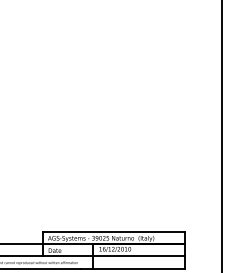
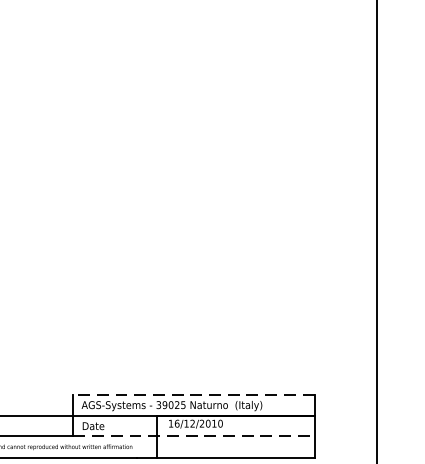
line: (114, 232) -> (194, 395), solid -> dashed
line: (114, 256) -> (194, 436), solid -> dashed

